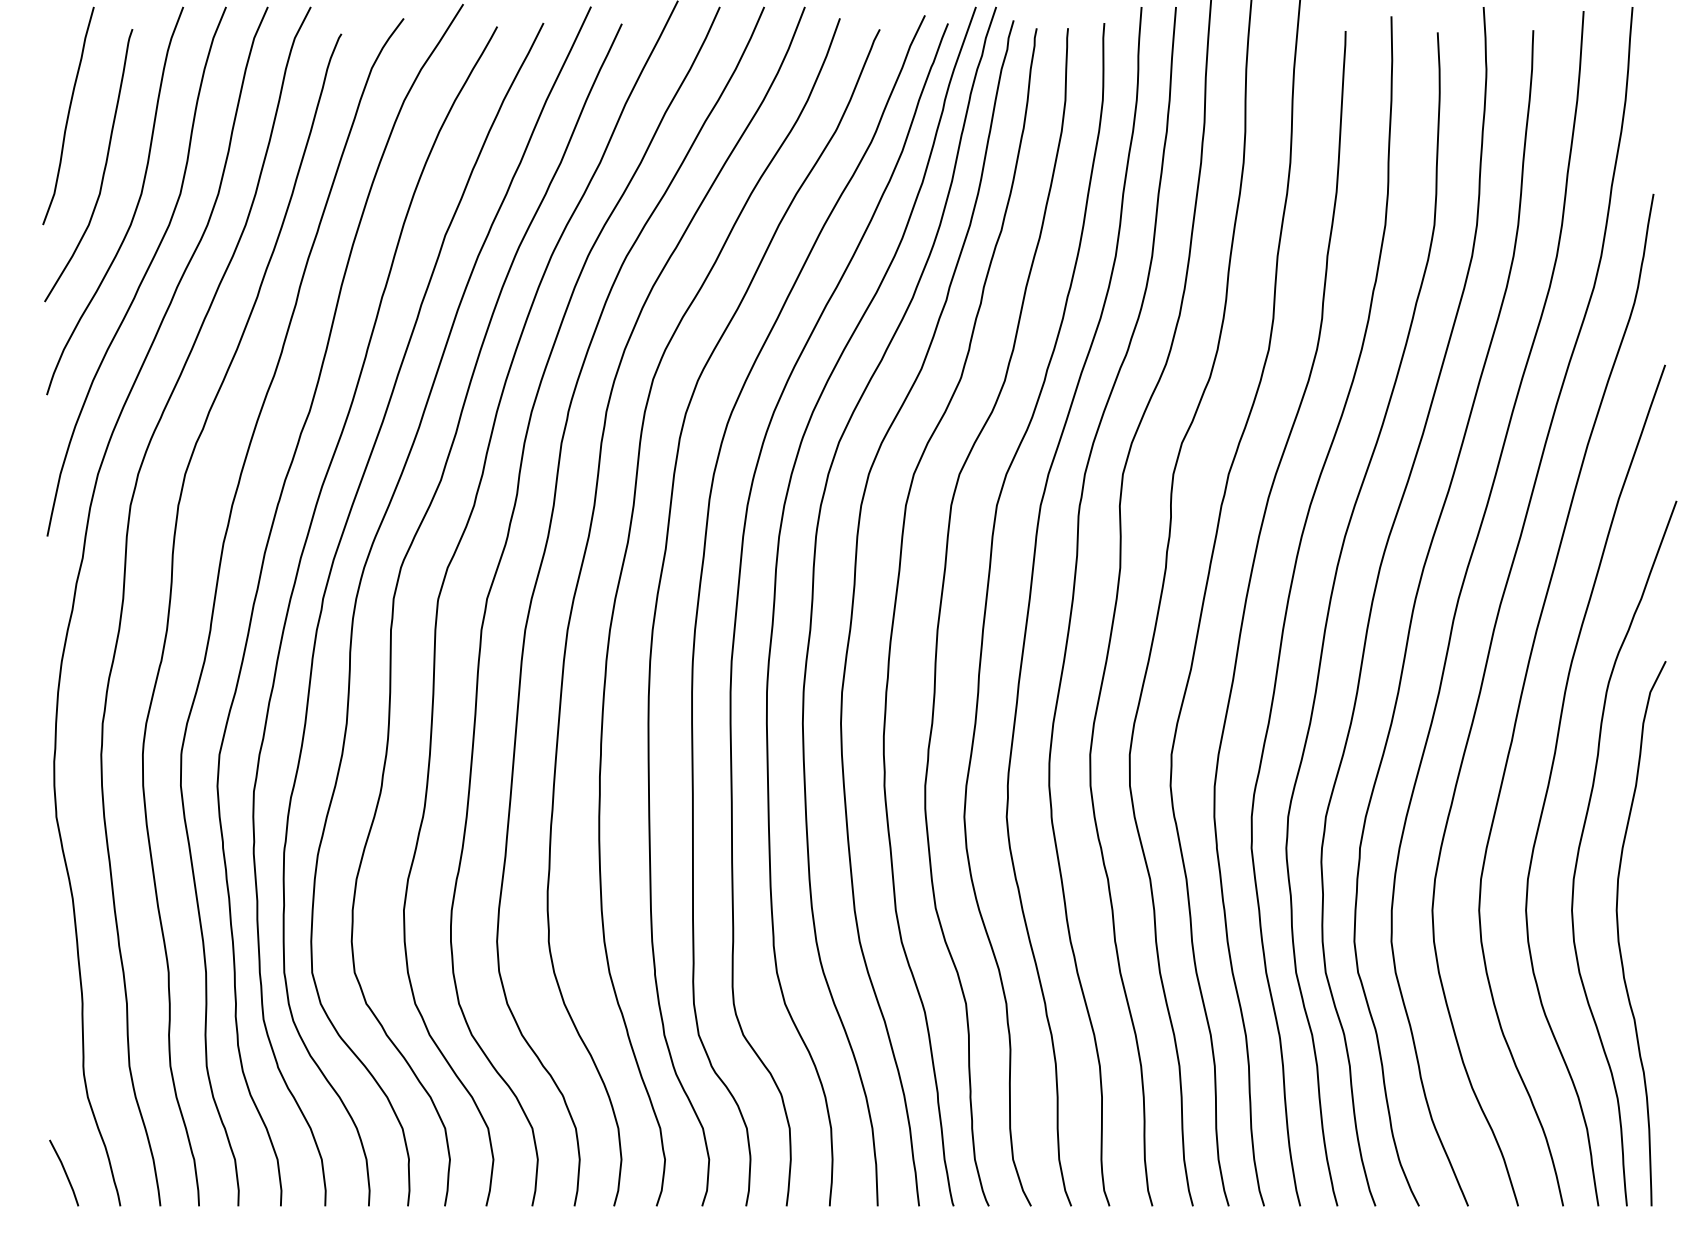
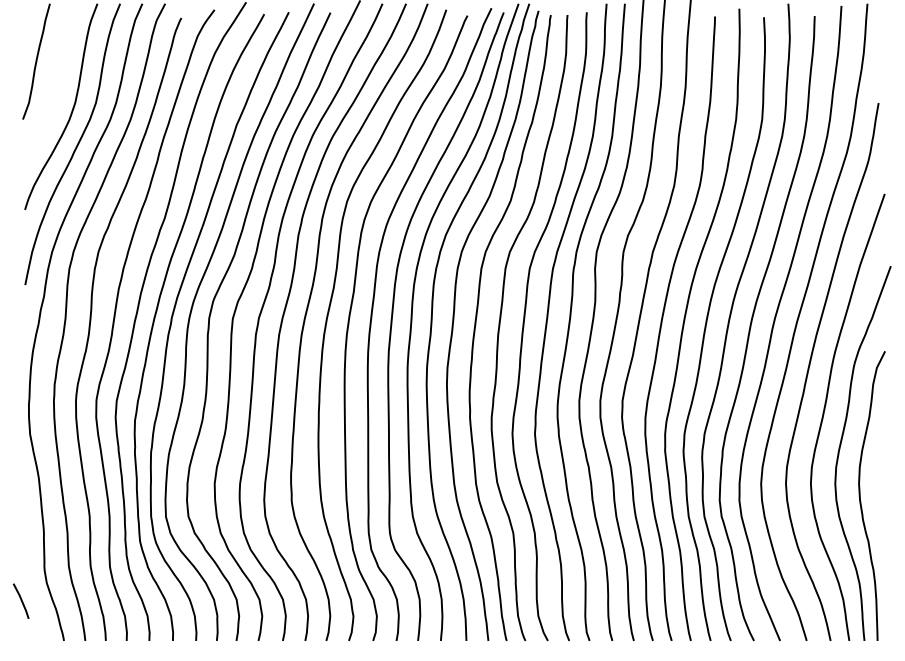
curve: (102, 170) -> (54, 90), removed
line: (62, 1171) -> (20, 600), moved

